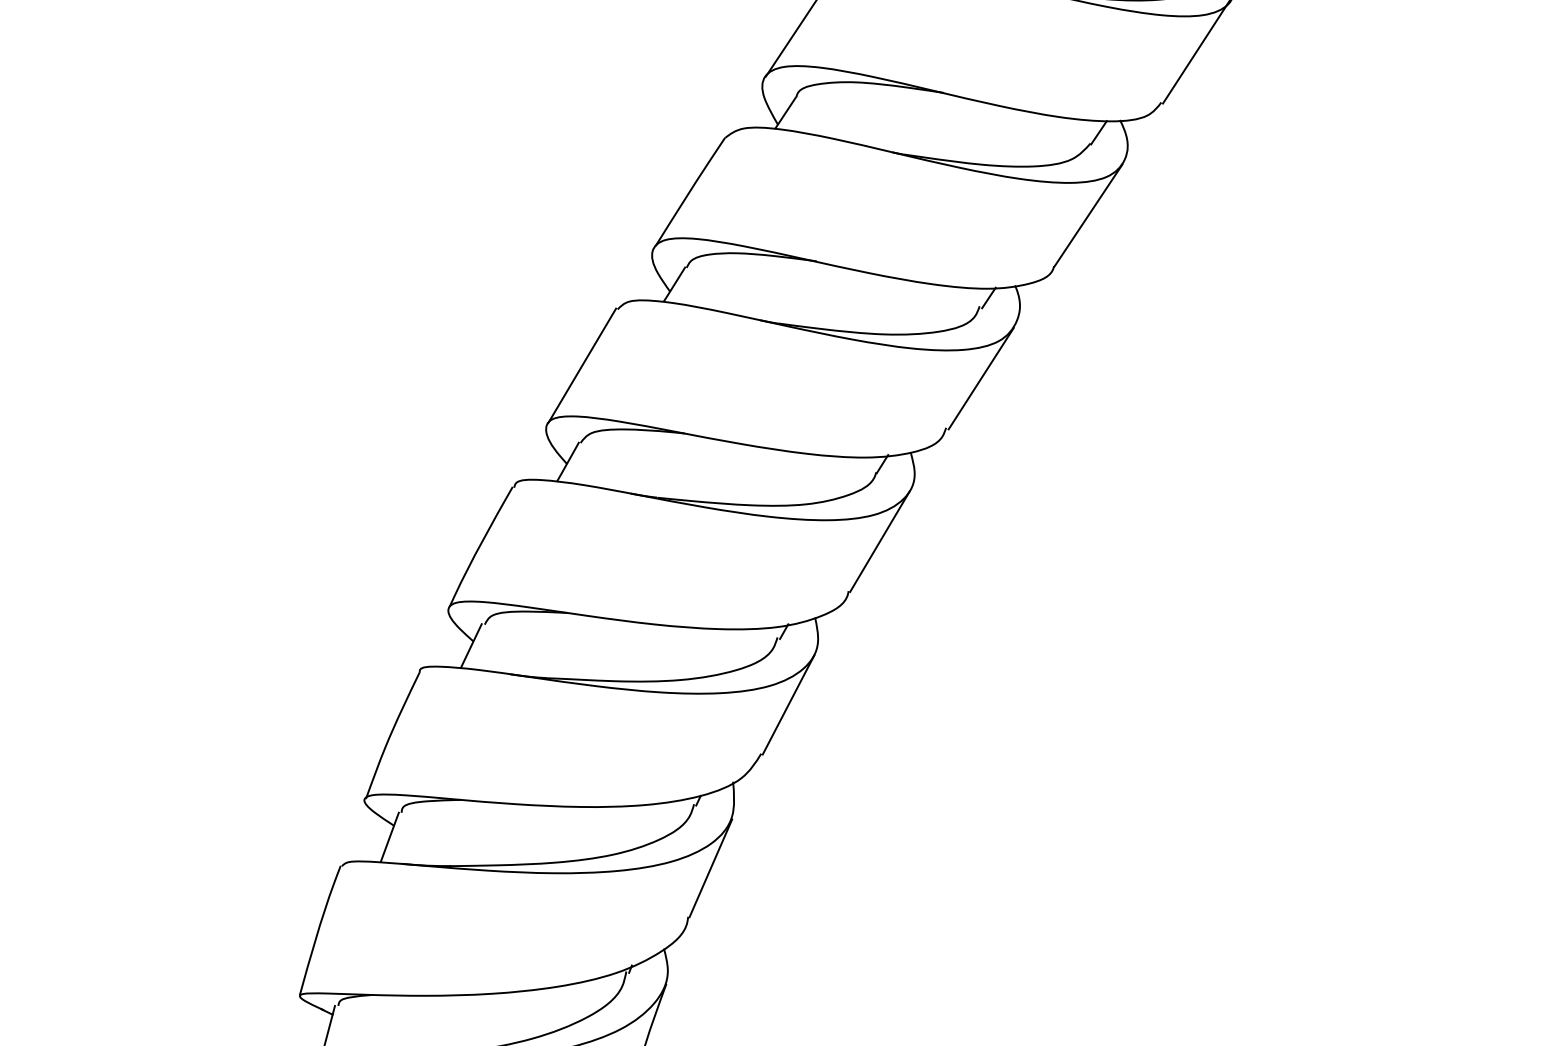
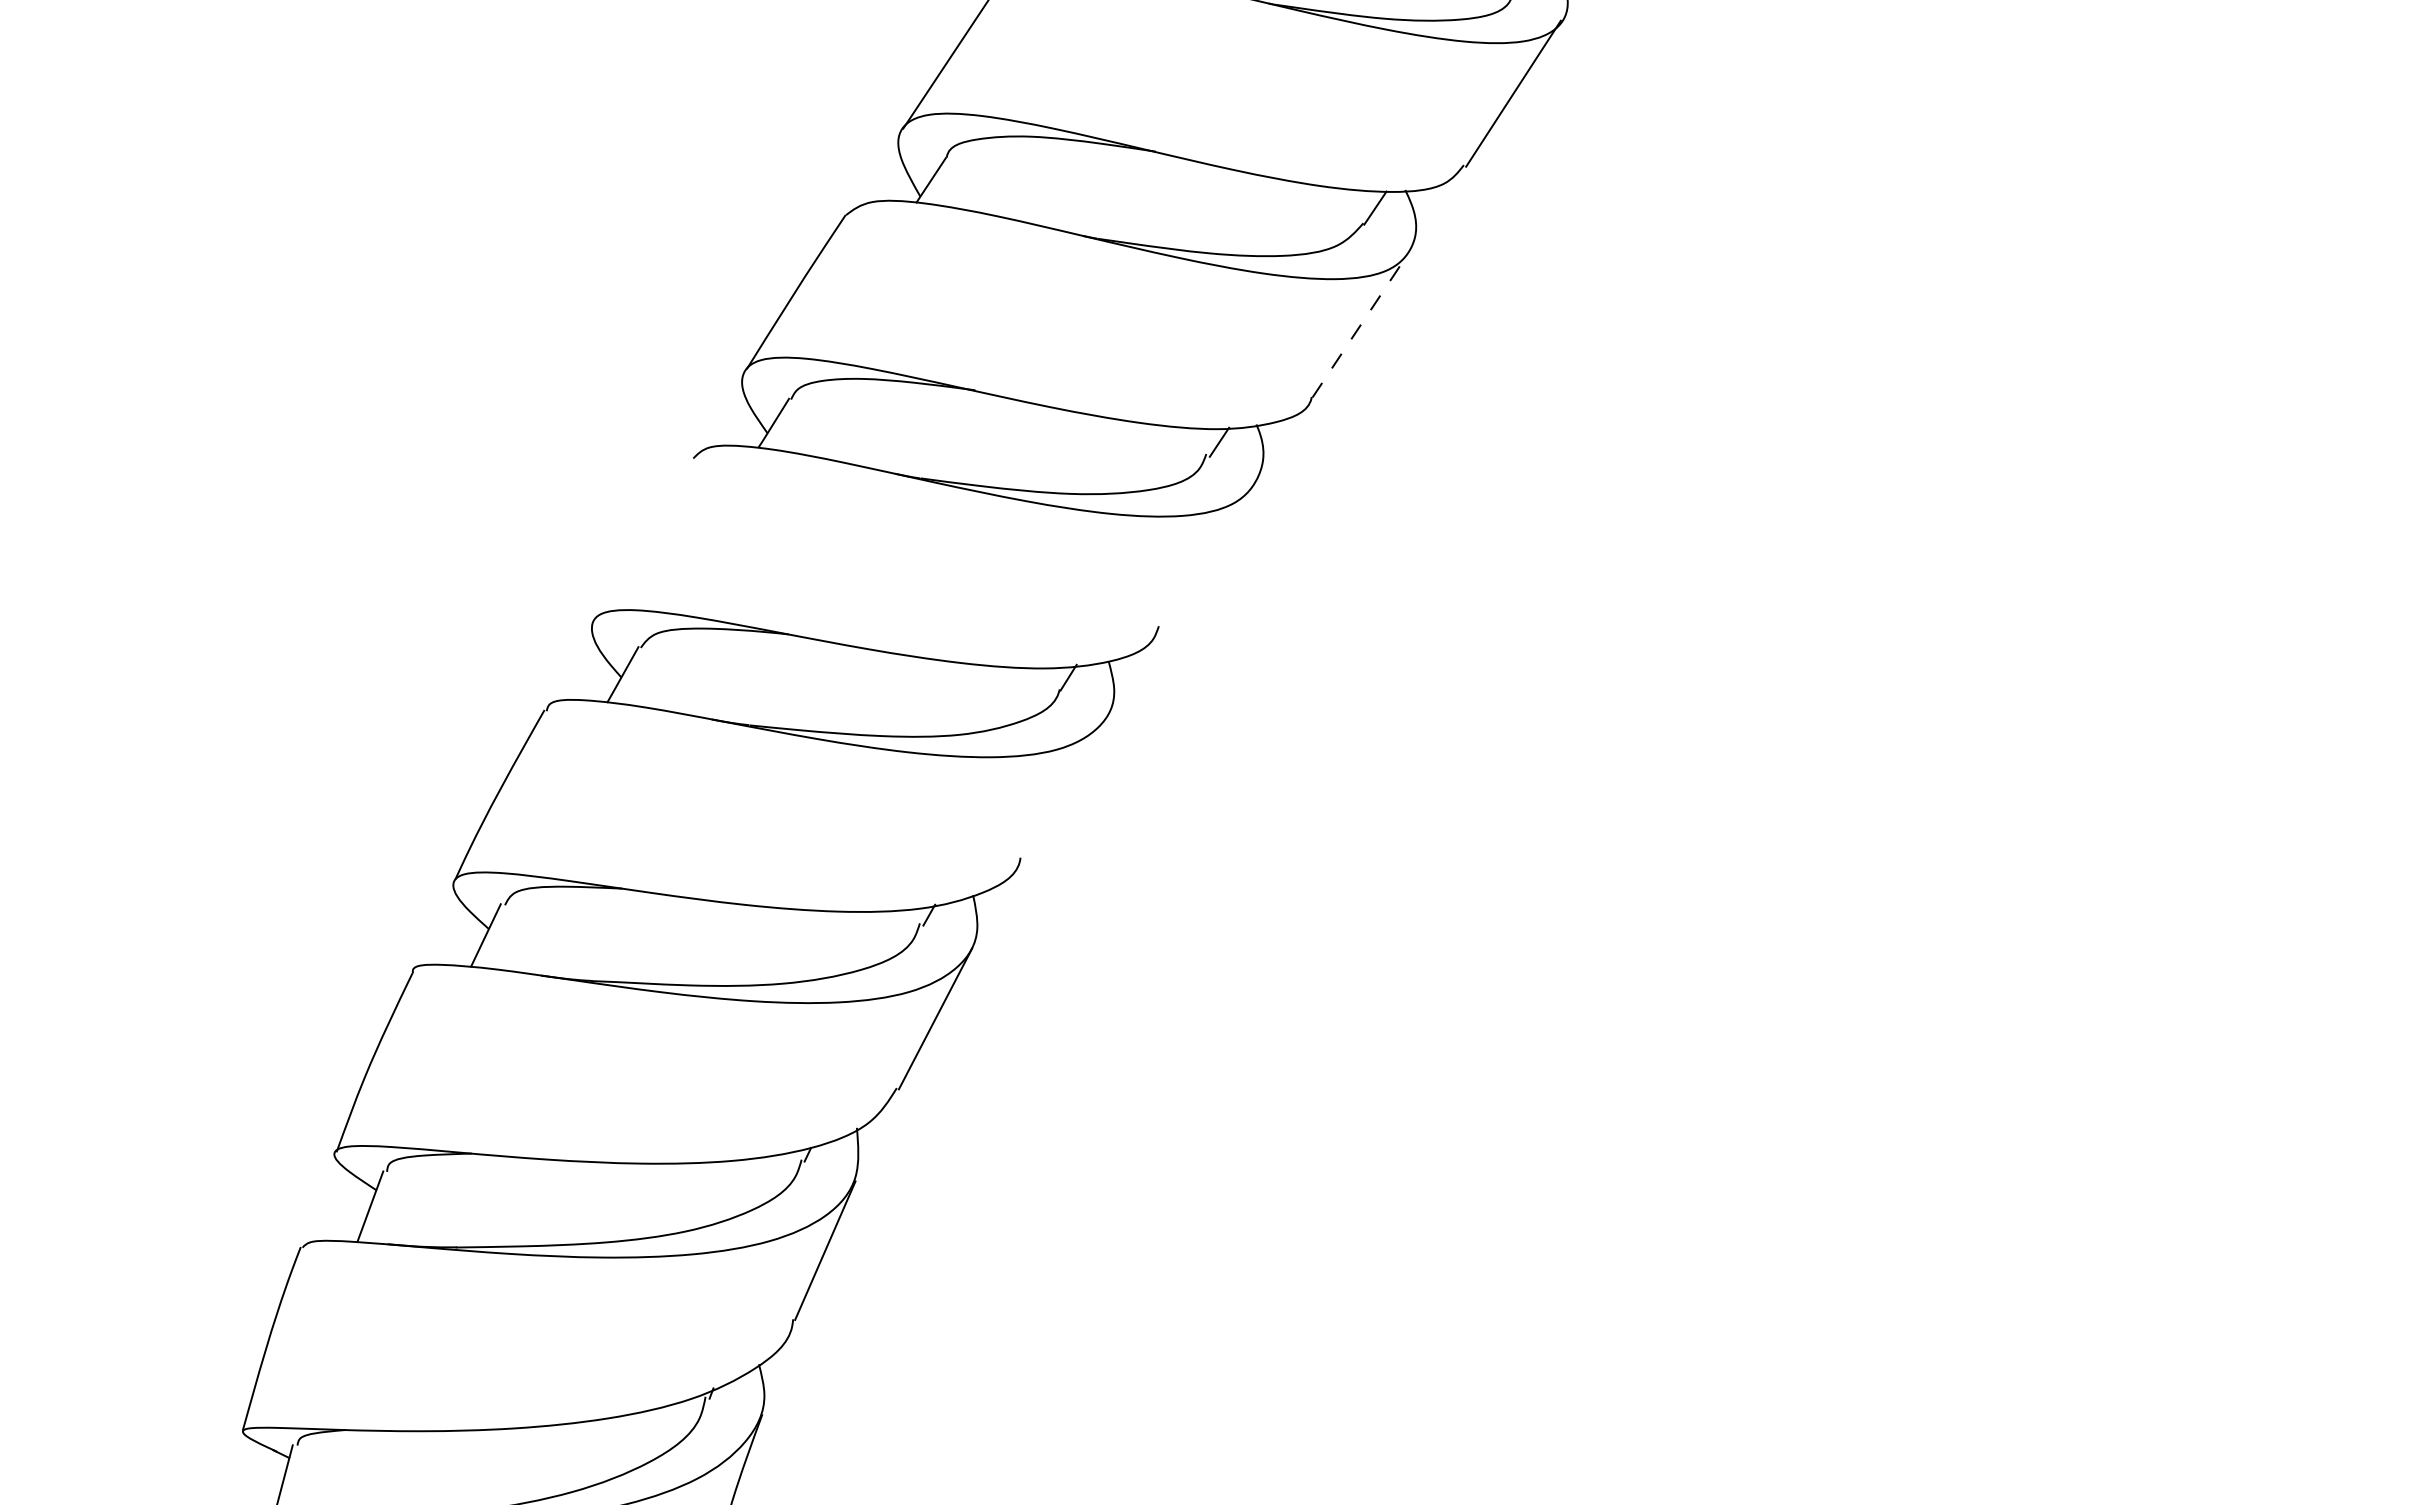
line: (1088, 215) -> (1360, 325), solid -> dashed
line: (582, 365) -> (643, 538), removed
line: (981, 378) -> (1208, 556), removed
line: (879, 541) -> (1064, 787), removed

